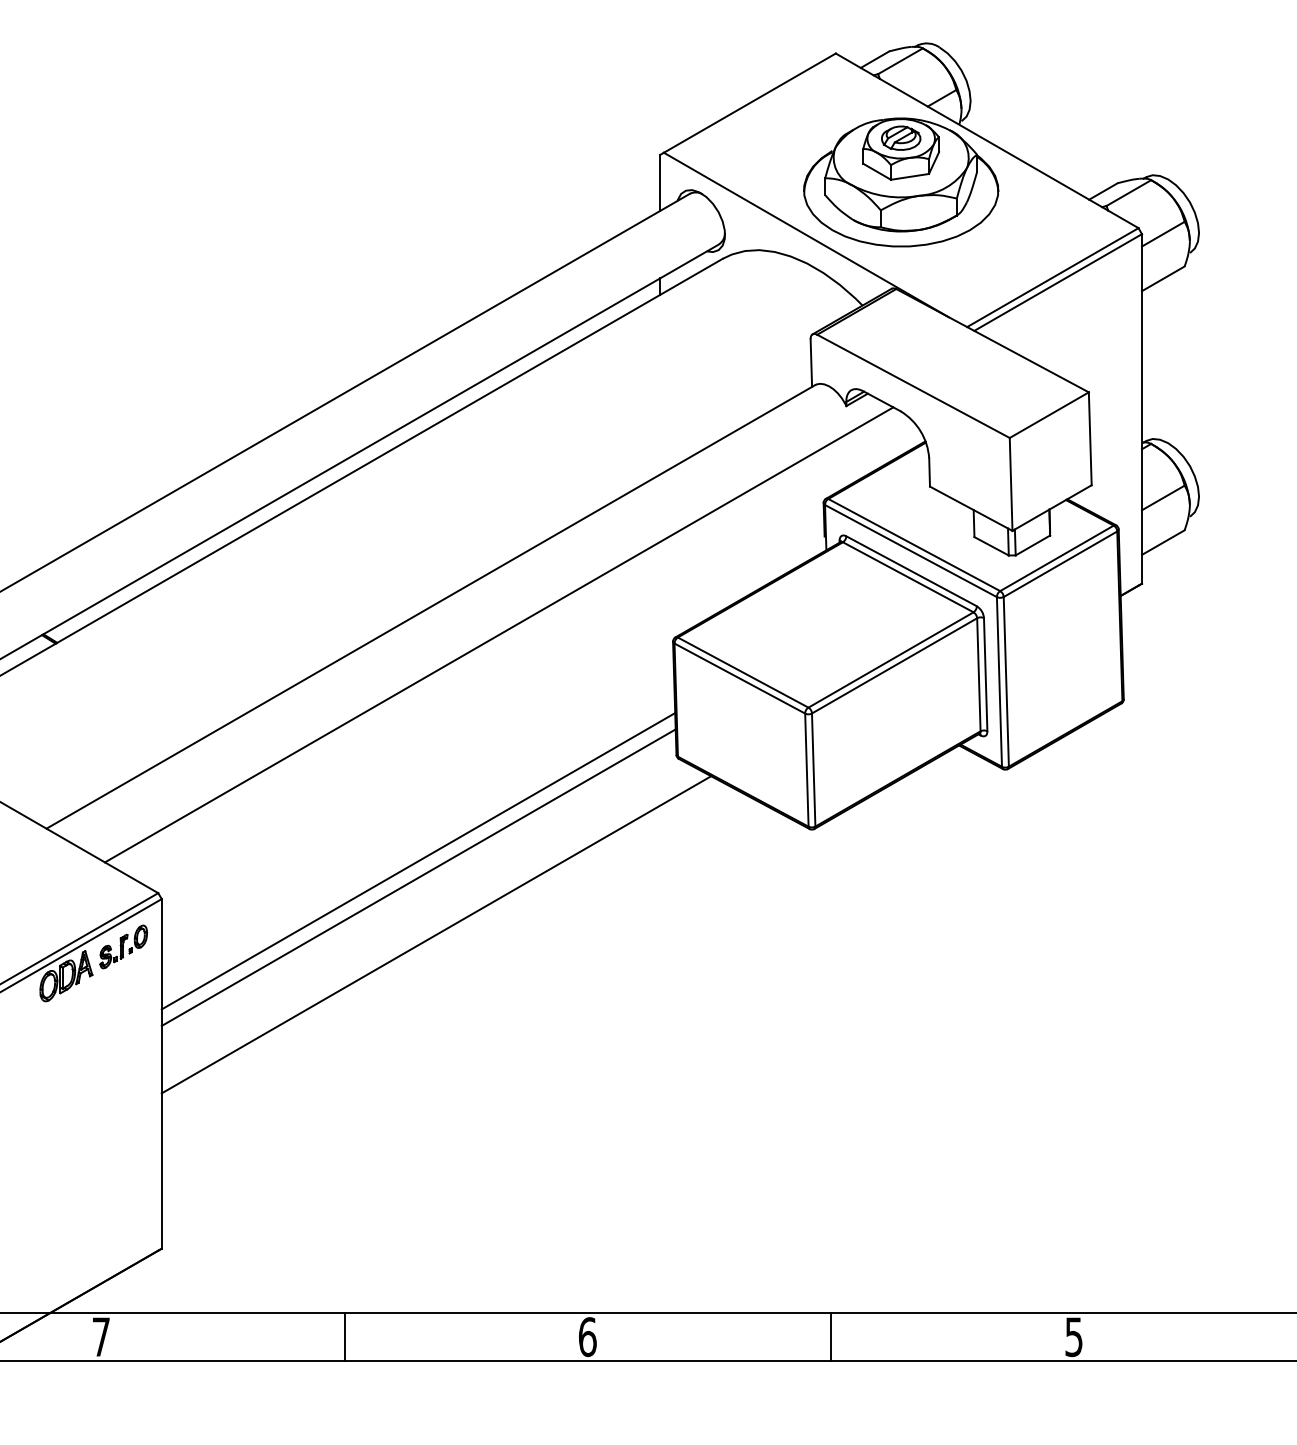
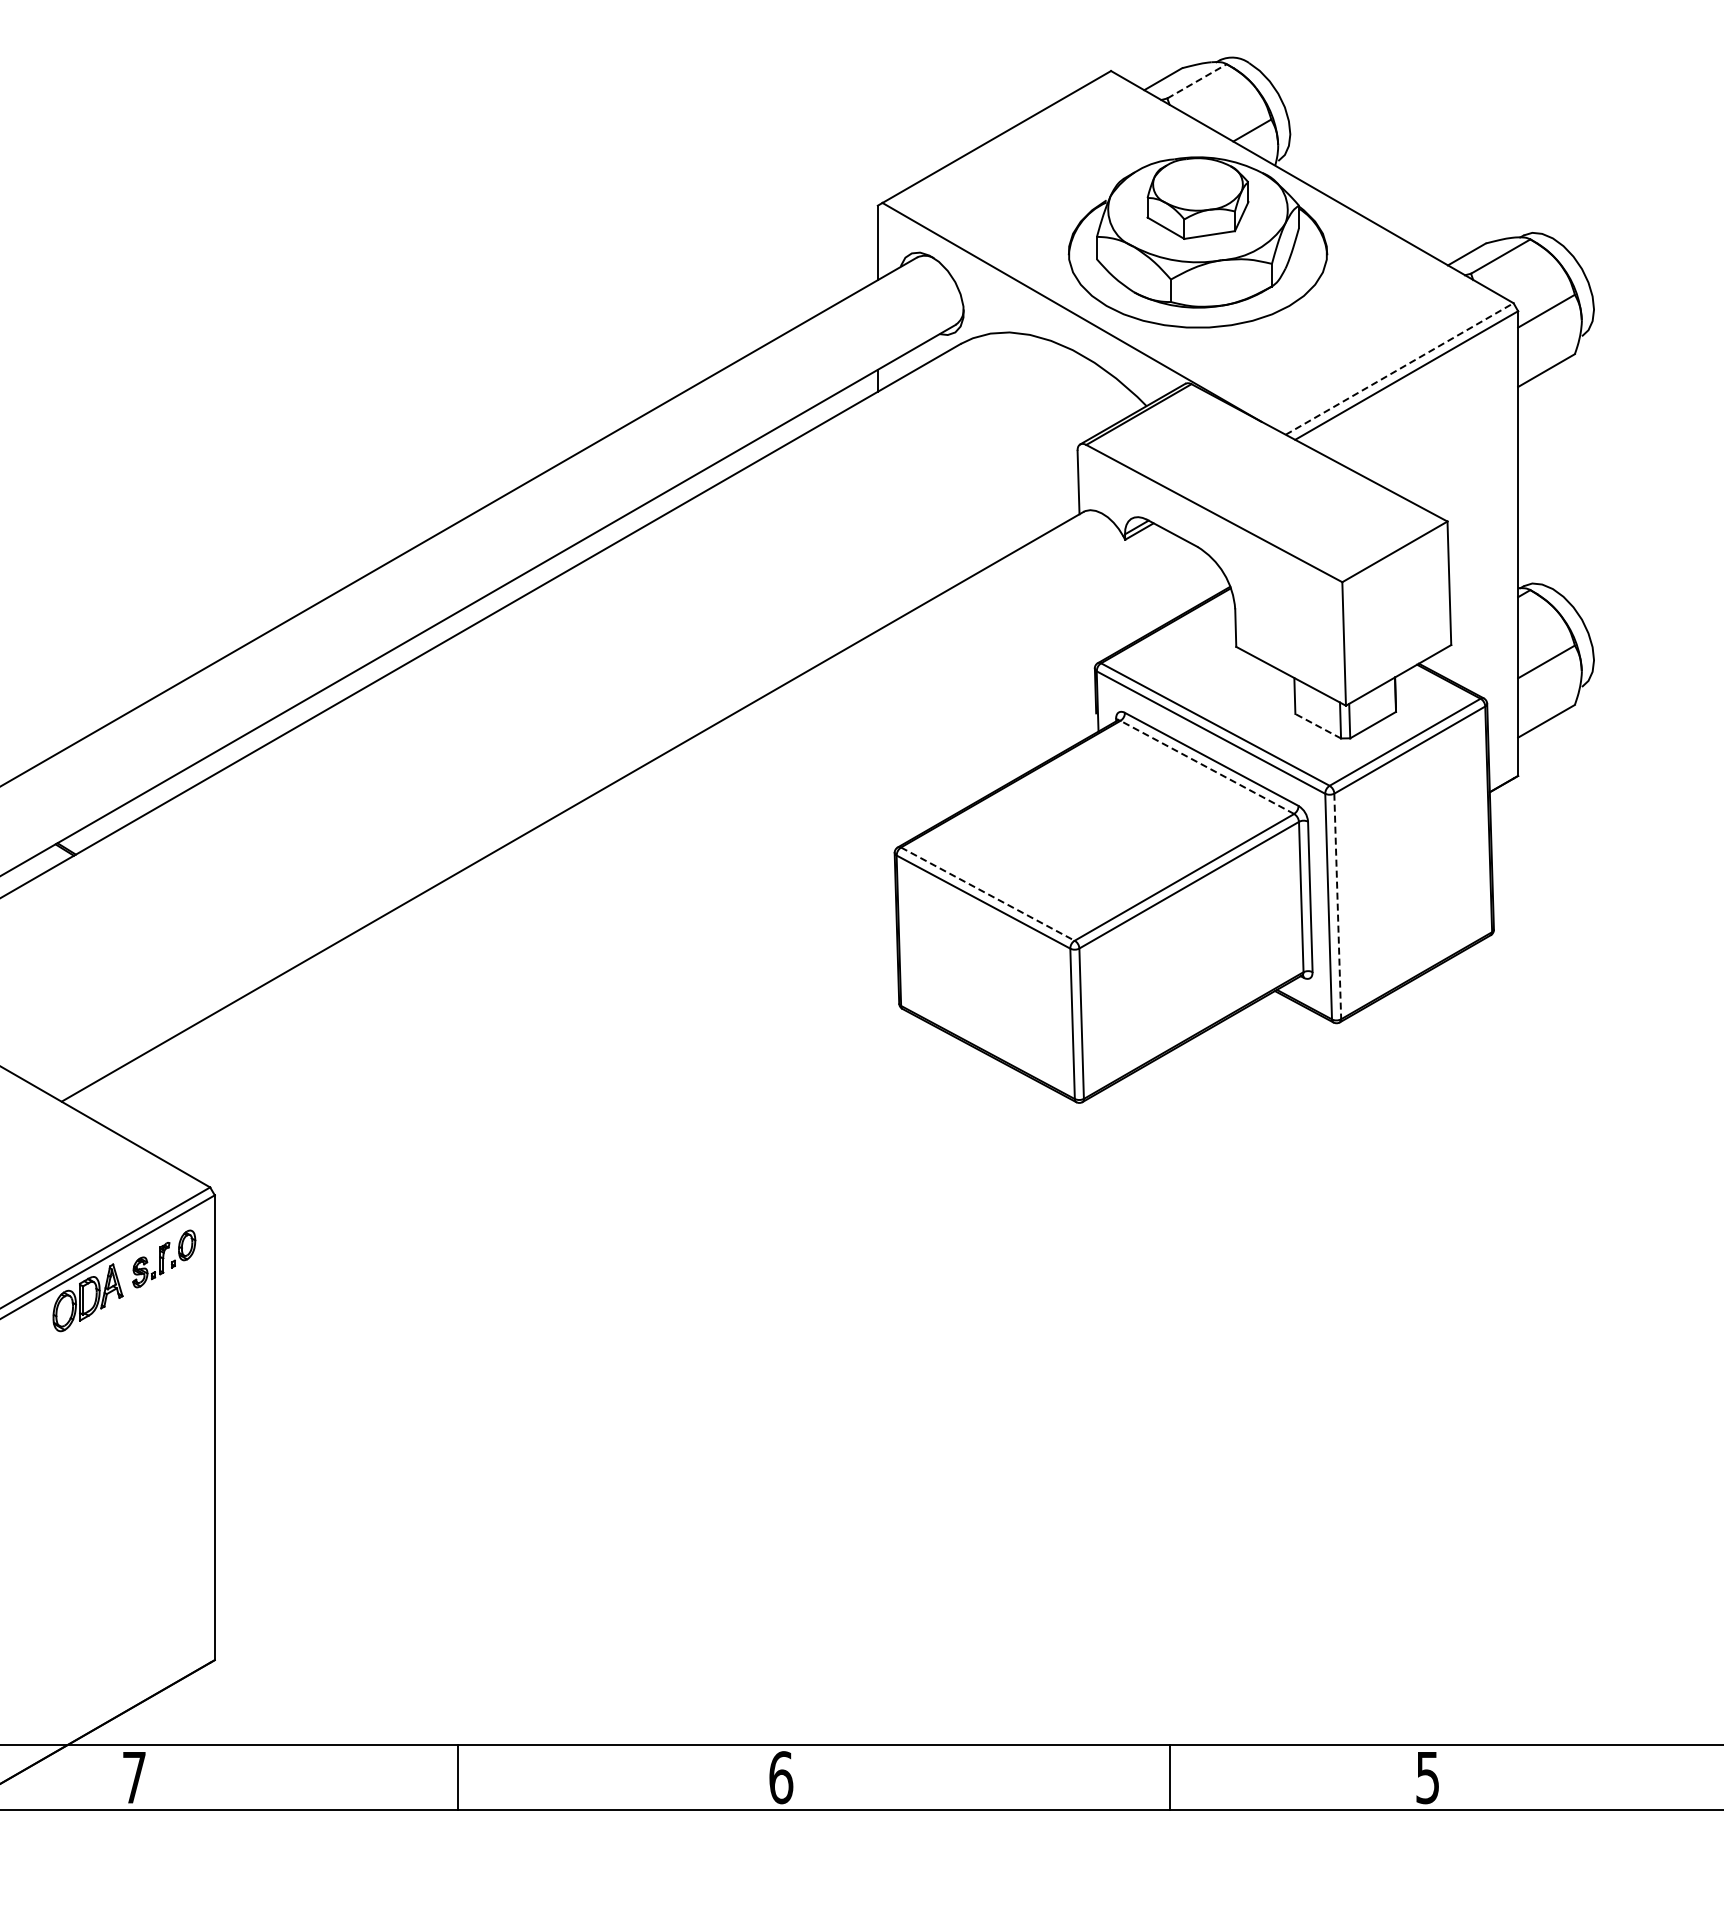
line: (900, 61) -> (1197, 81), solid -> dashed
part: (900, 138) -> (1197, 183), removed
line: (1052, 277) -> (1399, 368), solid -> dashed
line: (991, 546) -> (1318, 726), solid -> dashed
line: (908, 577) -> (1207, 767), solid -> dashed
line: (499, 634) -> (663, 843), removed
line: (742, 672) -> (987, 894), solid -> dashed
line: (1006, 681) -> (1337, 906), solid -> dashed
line: (417, 860) -> (555, 1144), removed
line: (418, 877) -> (556, 1166), removed
line: (436, 934) -> (579, 1242), removed
line: (831, 1336) -> (1170, 1777), moved

